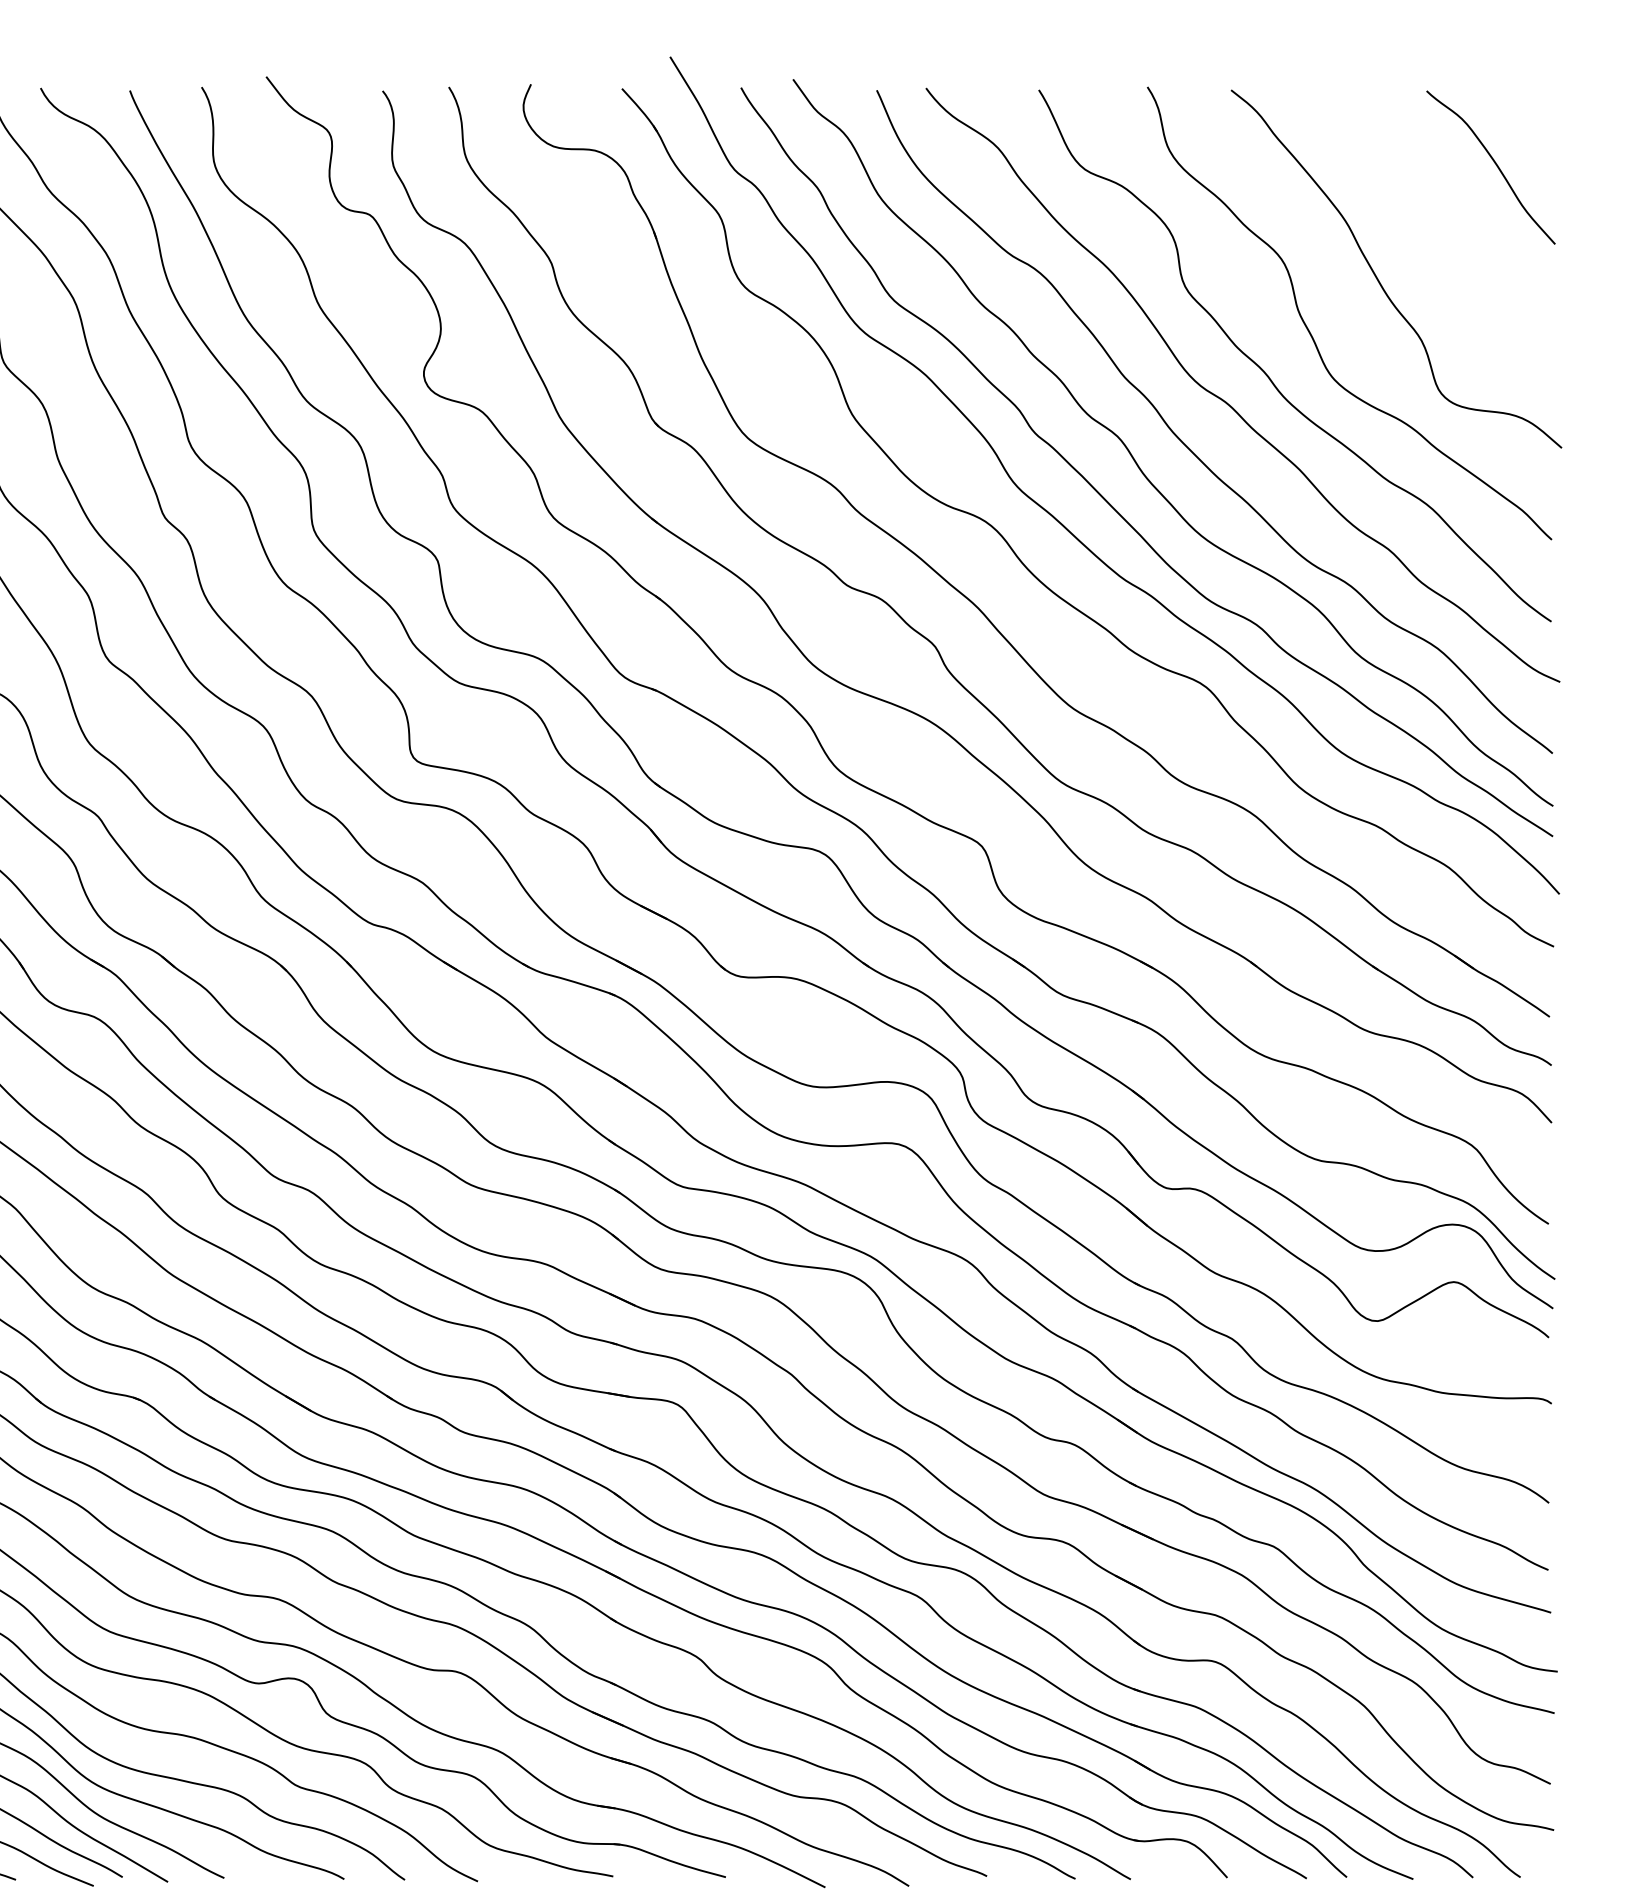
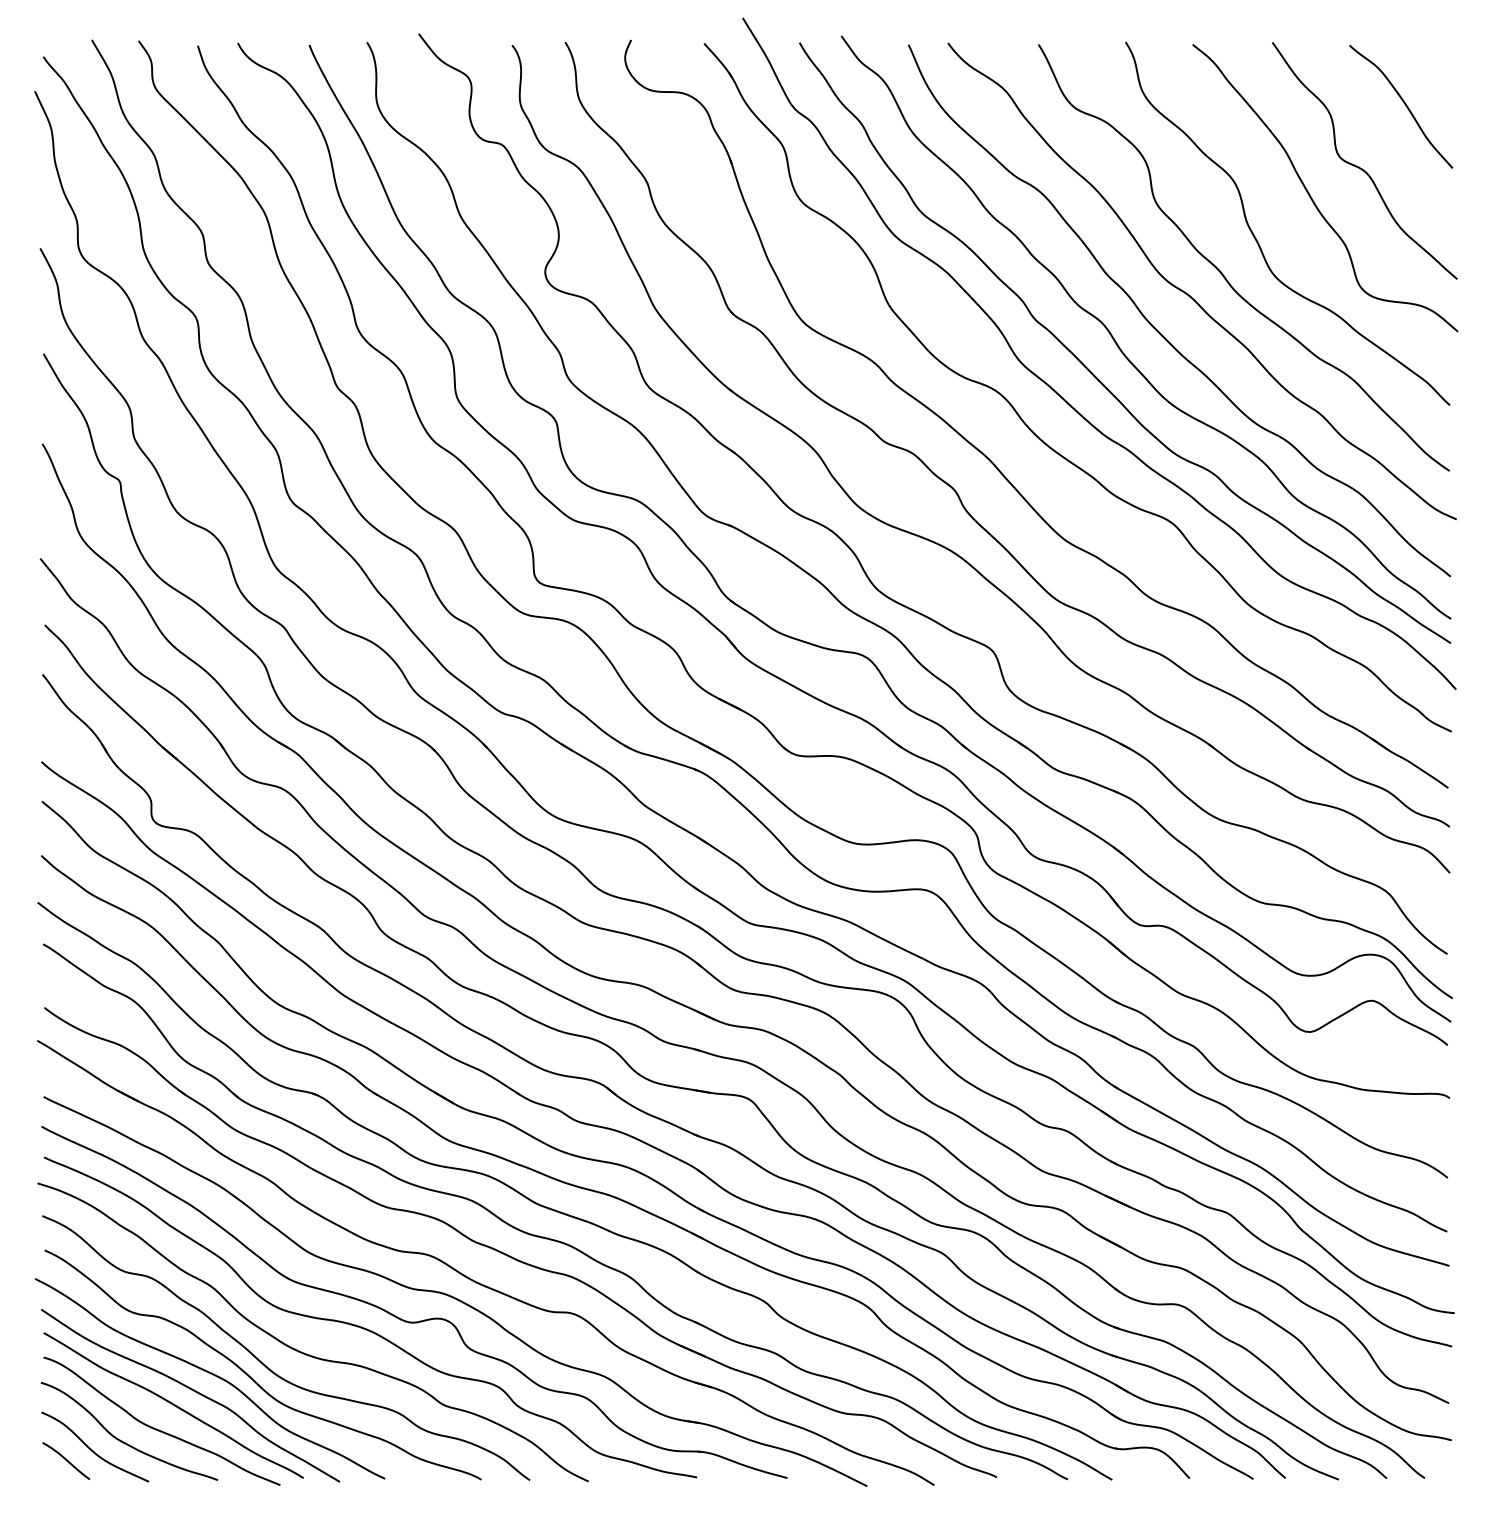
curve: (1439, 242) -> (1359, 166), added

